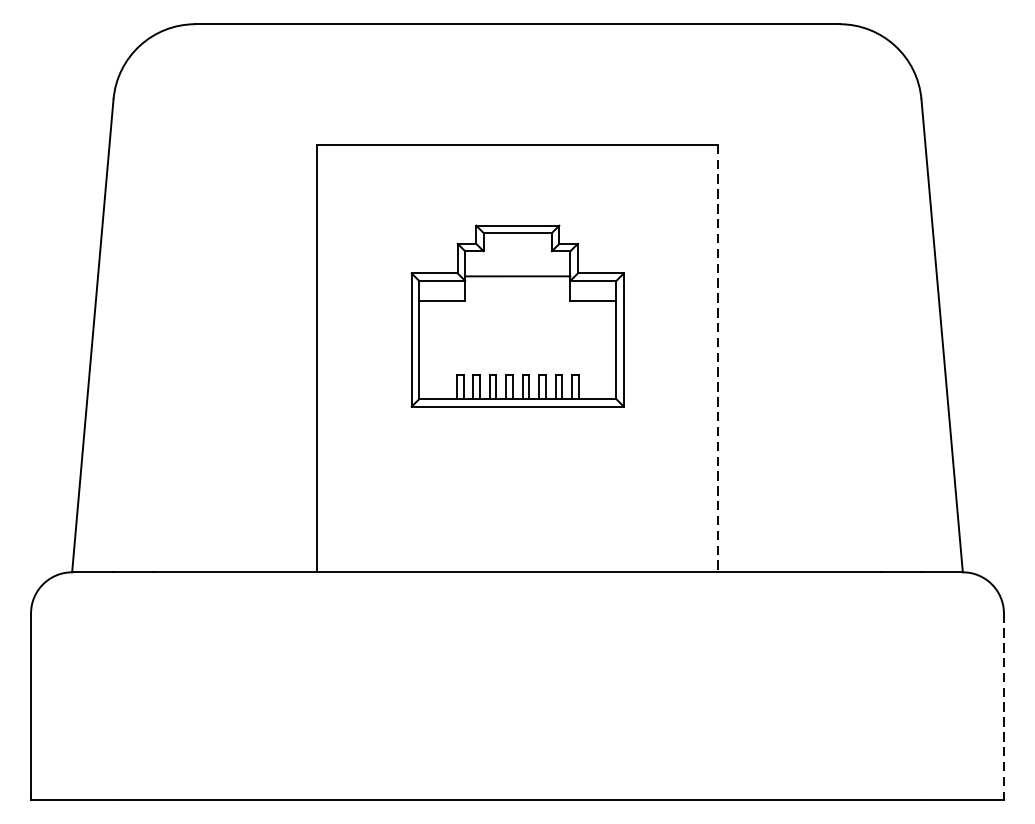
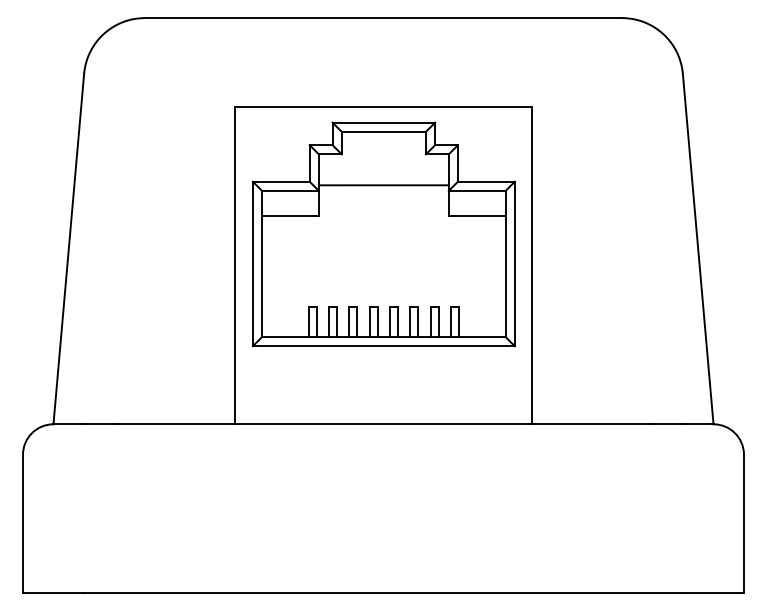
part: (517, 316) -> (383, 234), size x1.67
line: (717, 359) -> (531, 266), dashed -> solid
line: (1003, 707) -> (743, 524), dashed -> solid

